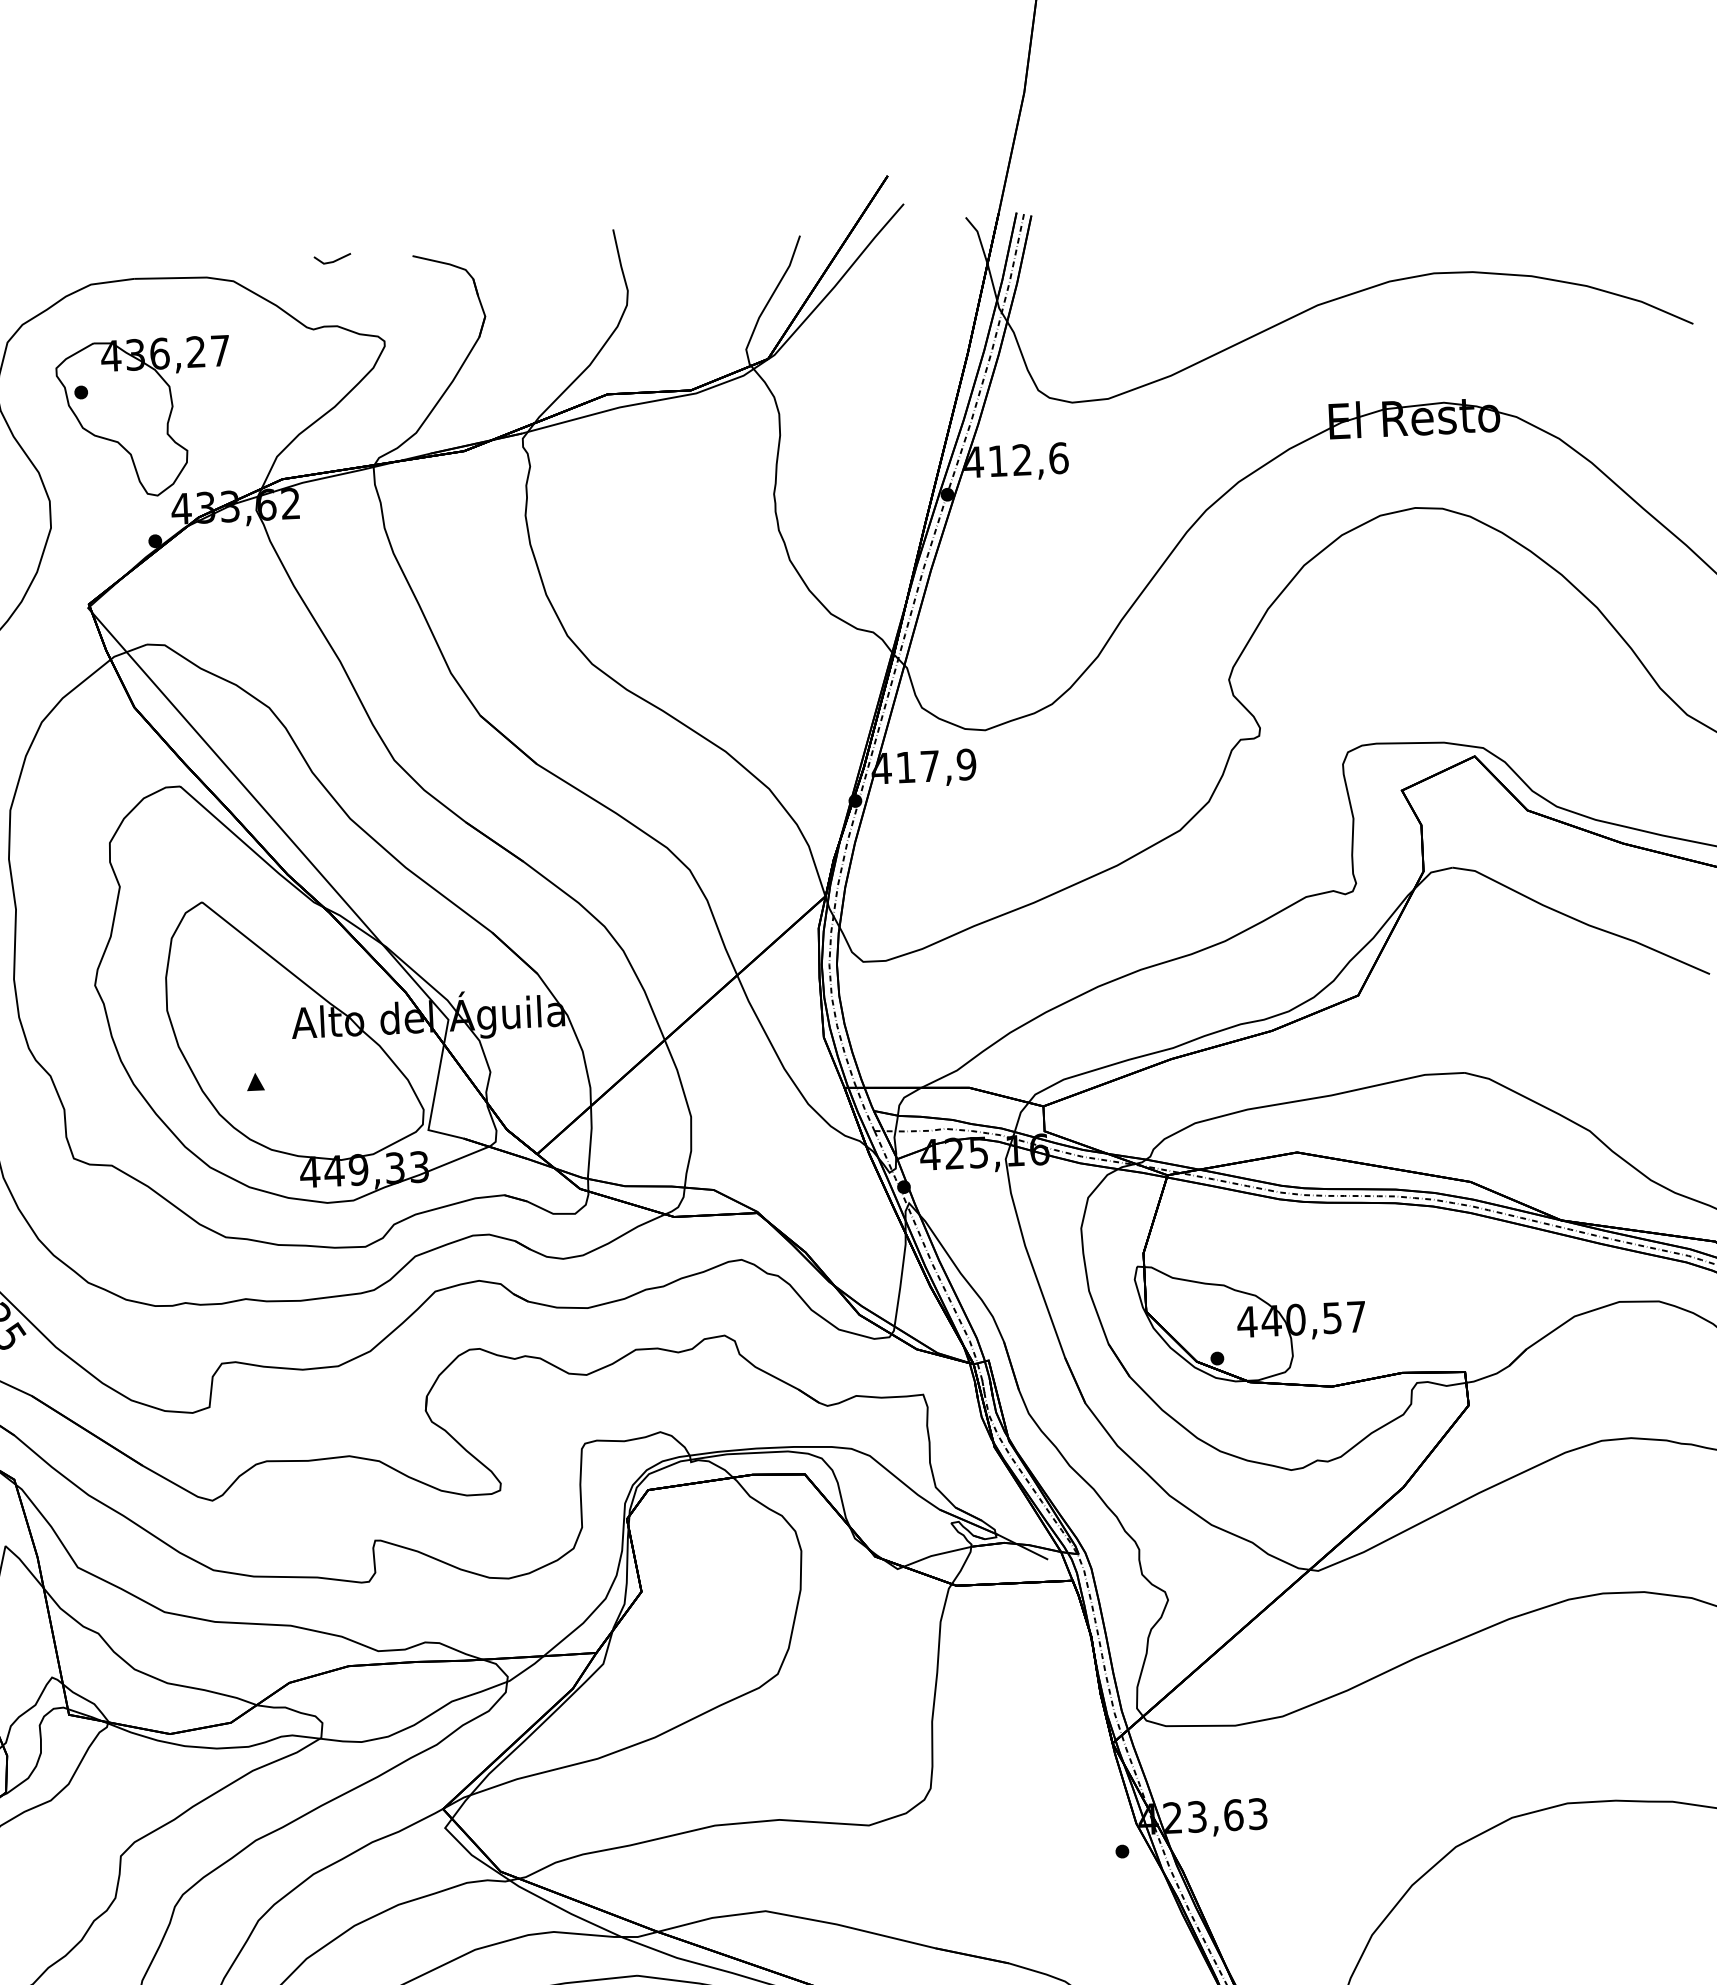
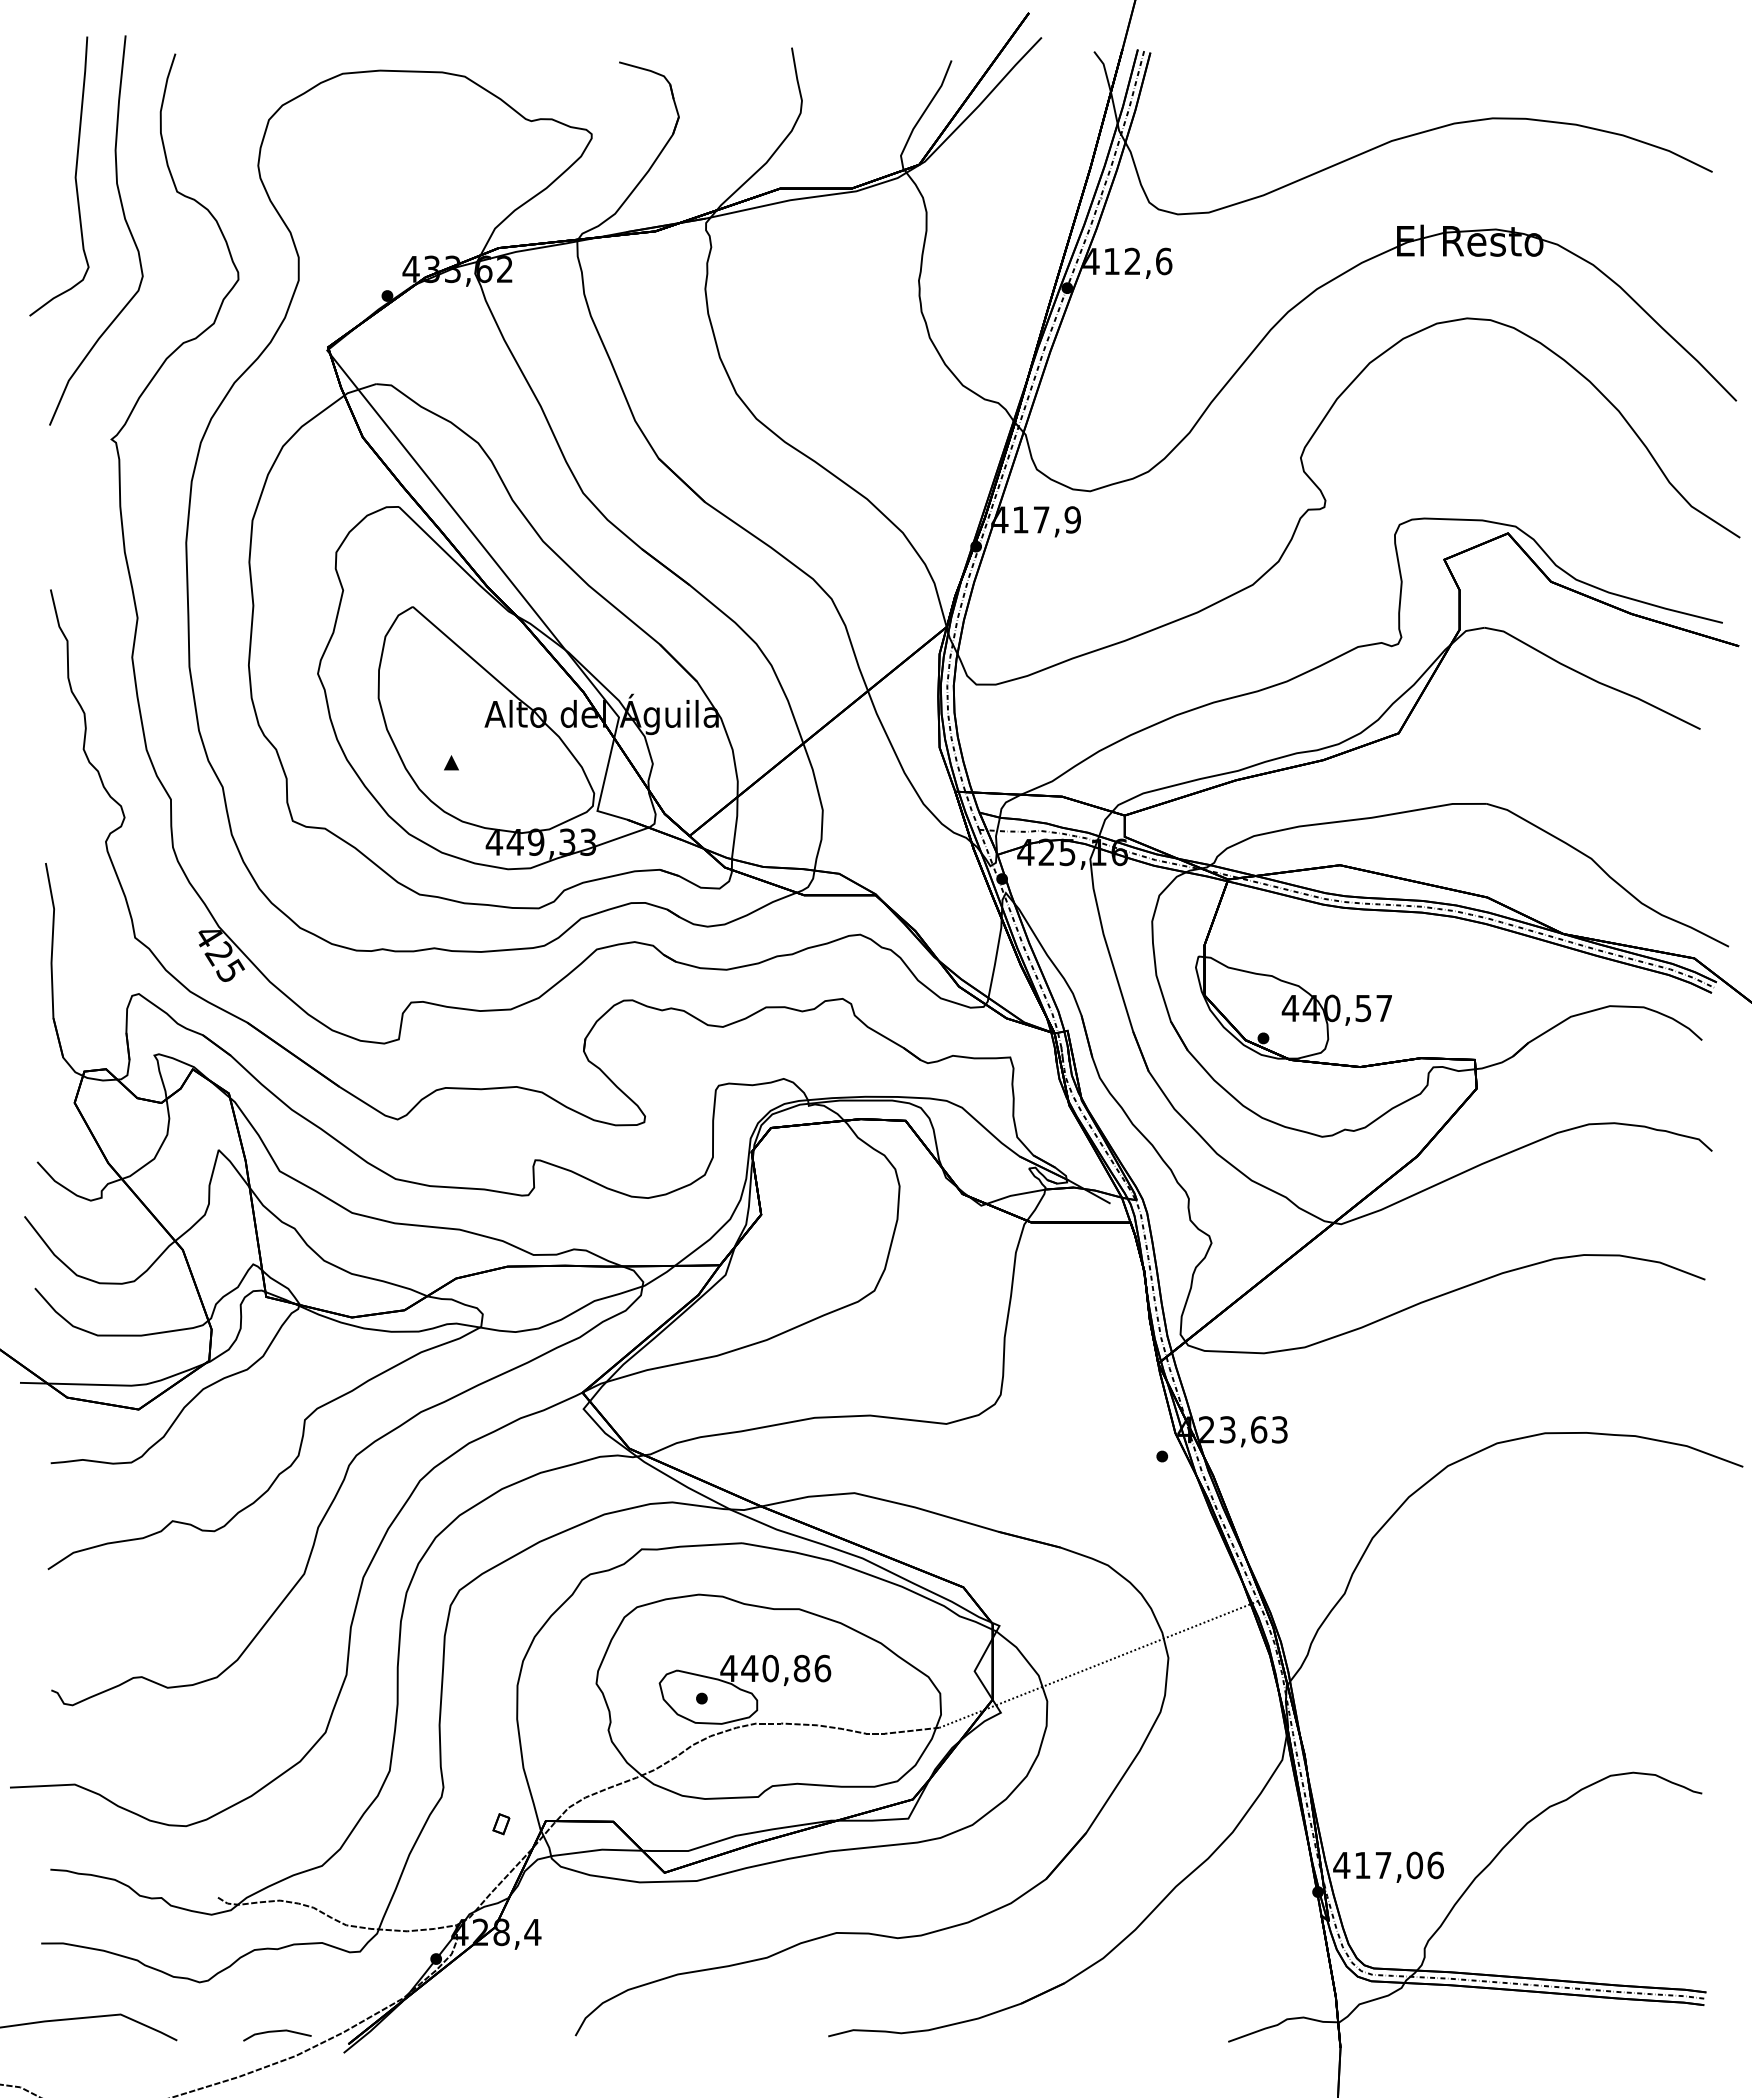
line: (332, 261) -> (550, 63), removed
part: (144, 417) -> (383, 189), removed

